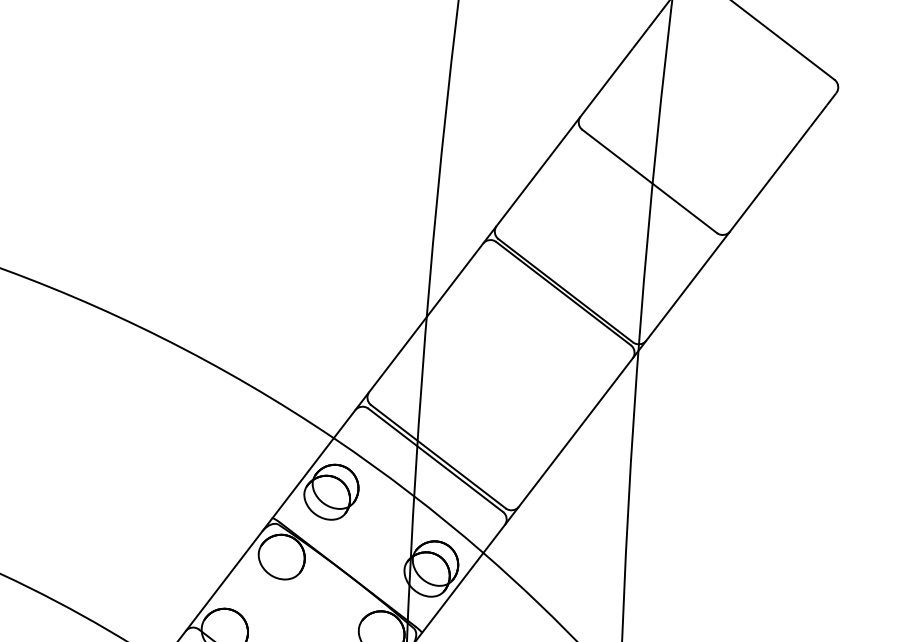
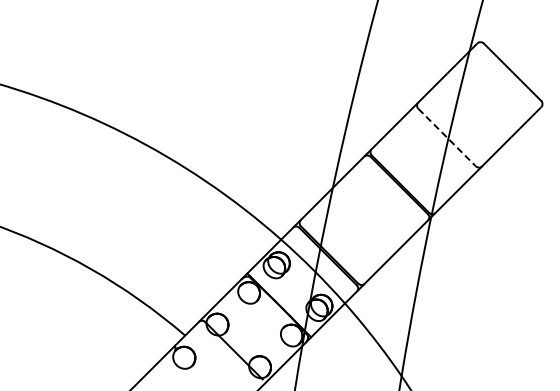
line: (650, 181) -> (447, 137), solid -> dashed

